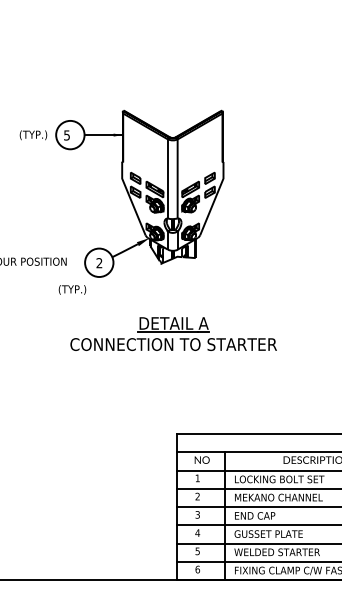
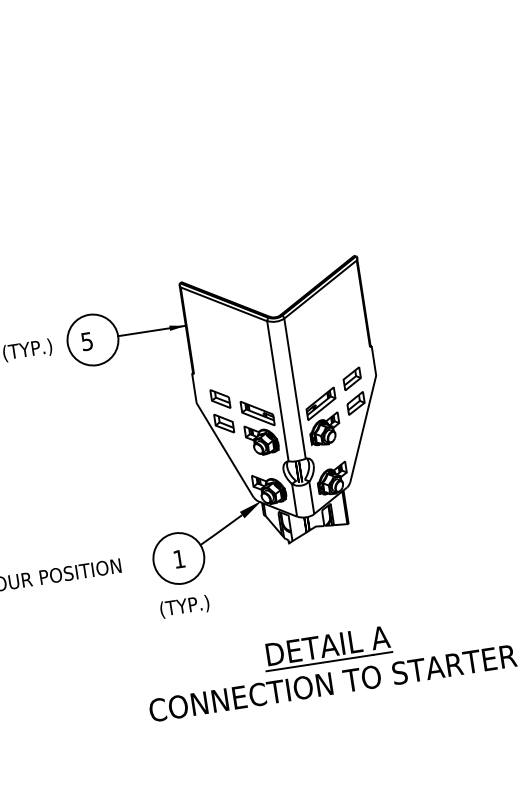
text: (99, 263) -> (179, 559), 2 -> 1
text: (72, 289) -> (184, 606), moved

